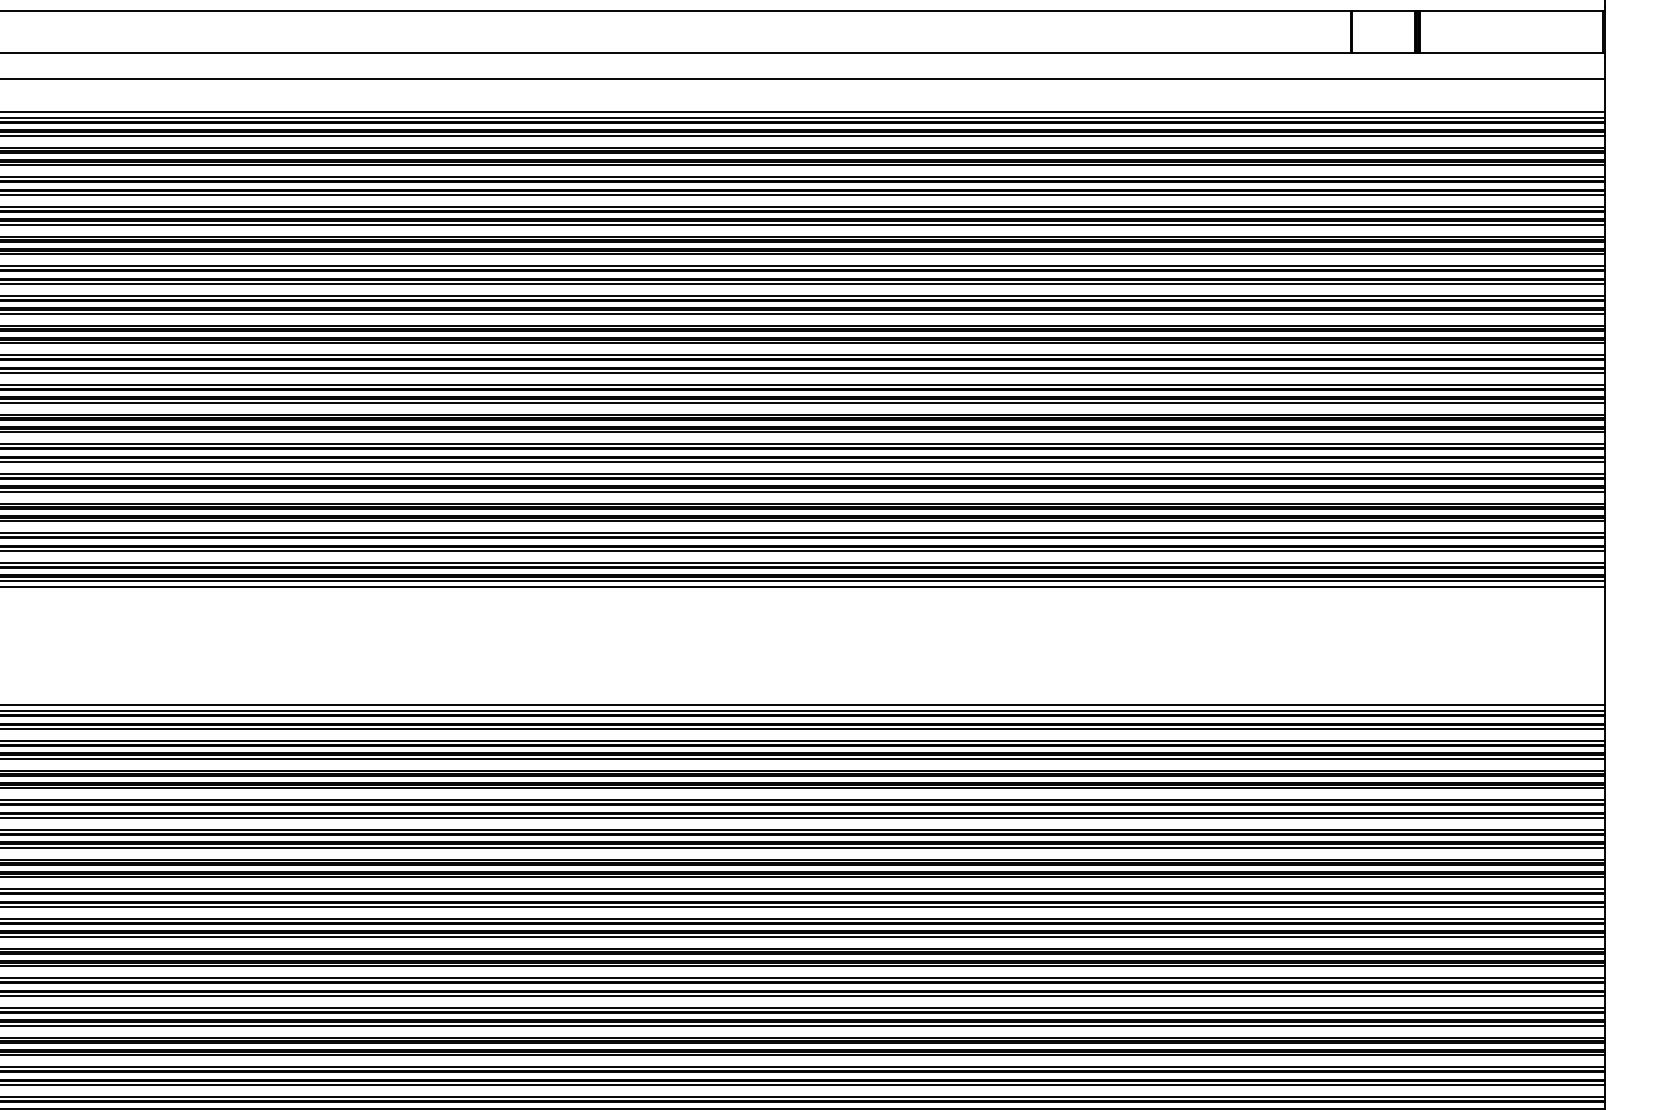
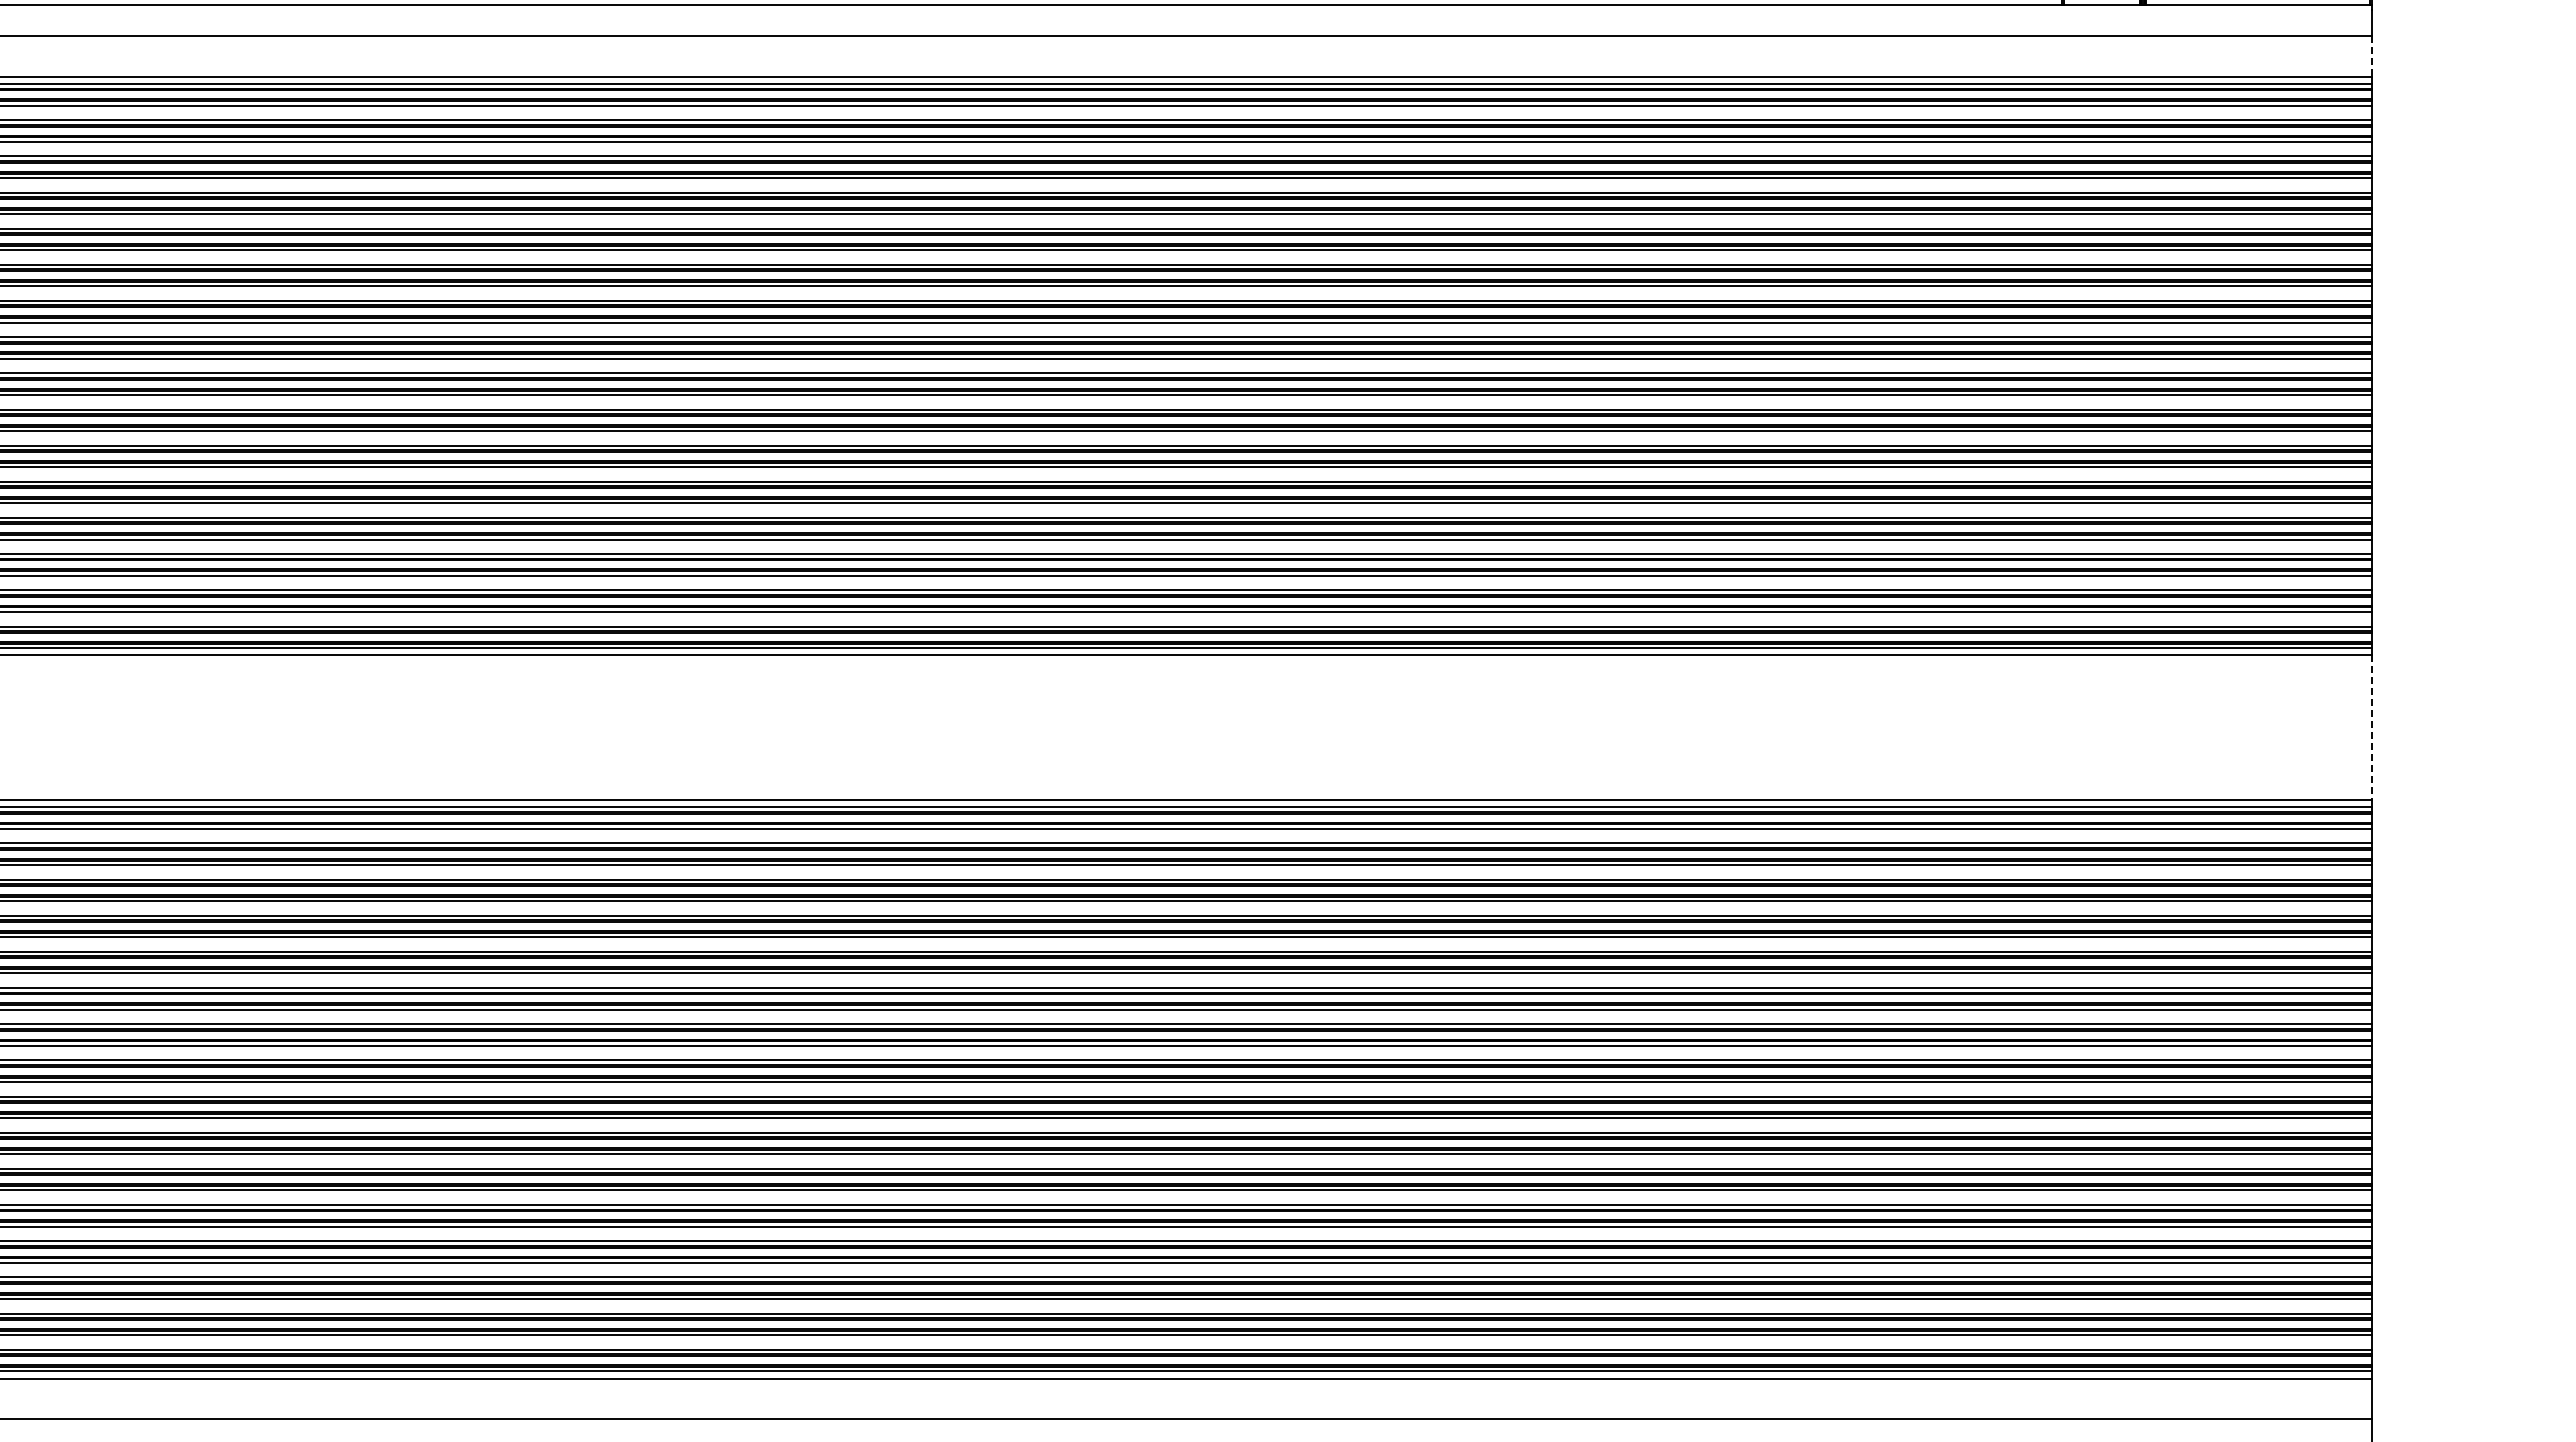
line: (1604, 96) -> (2371, 57), solid -> dashed
line: (1604, 646) -> (2371, 728), solid -> dashed

